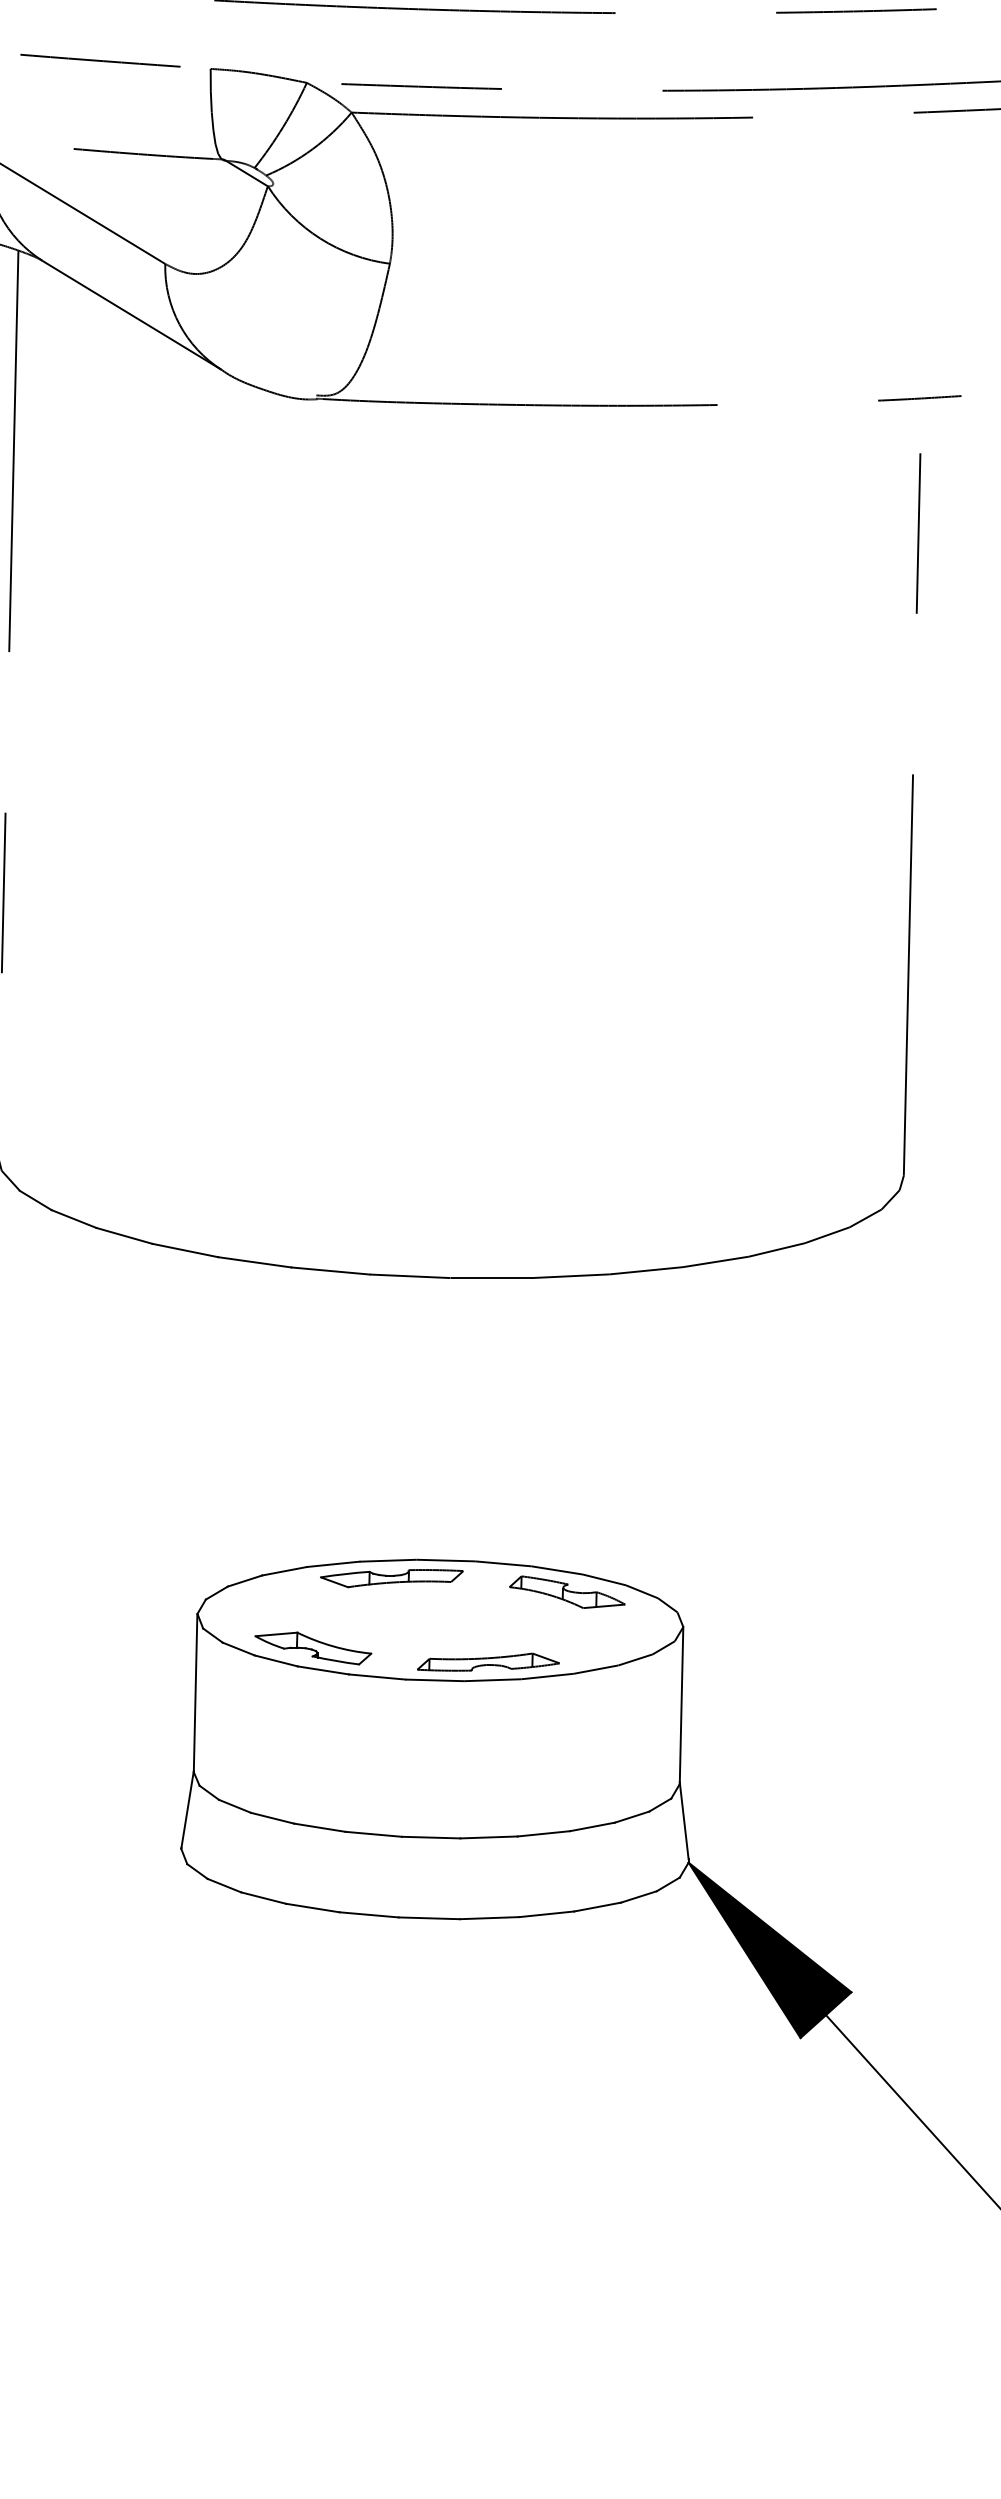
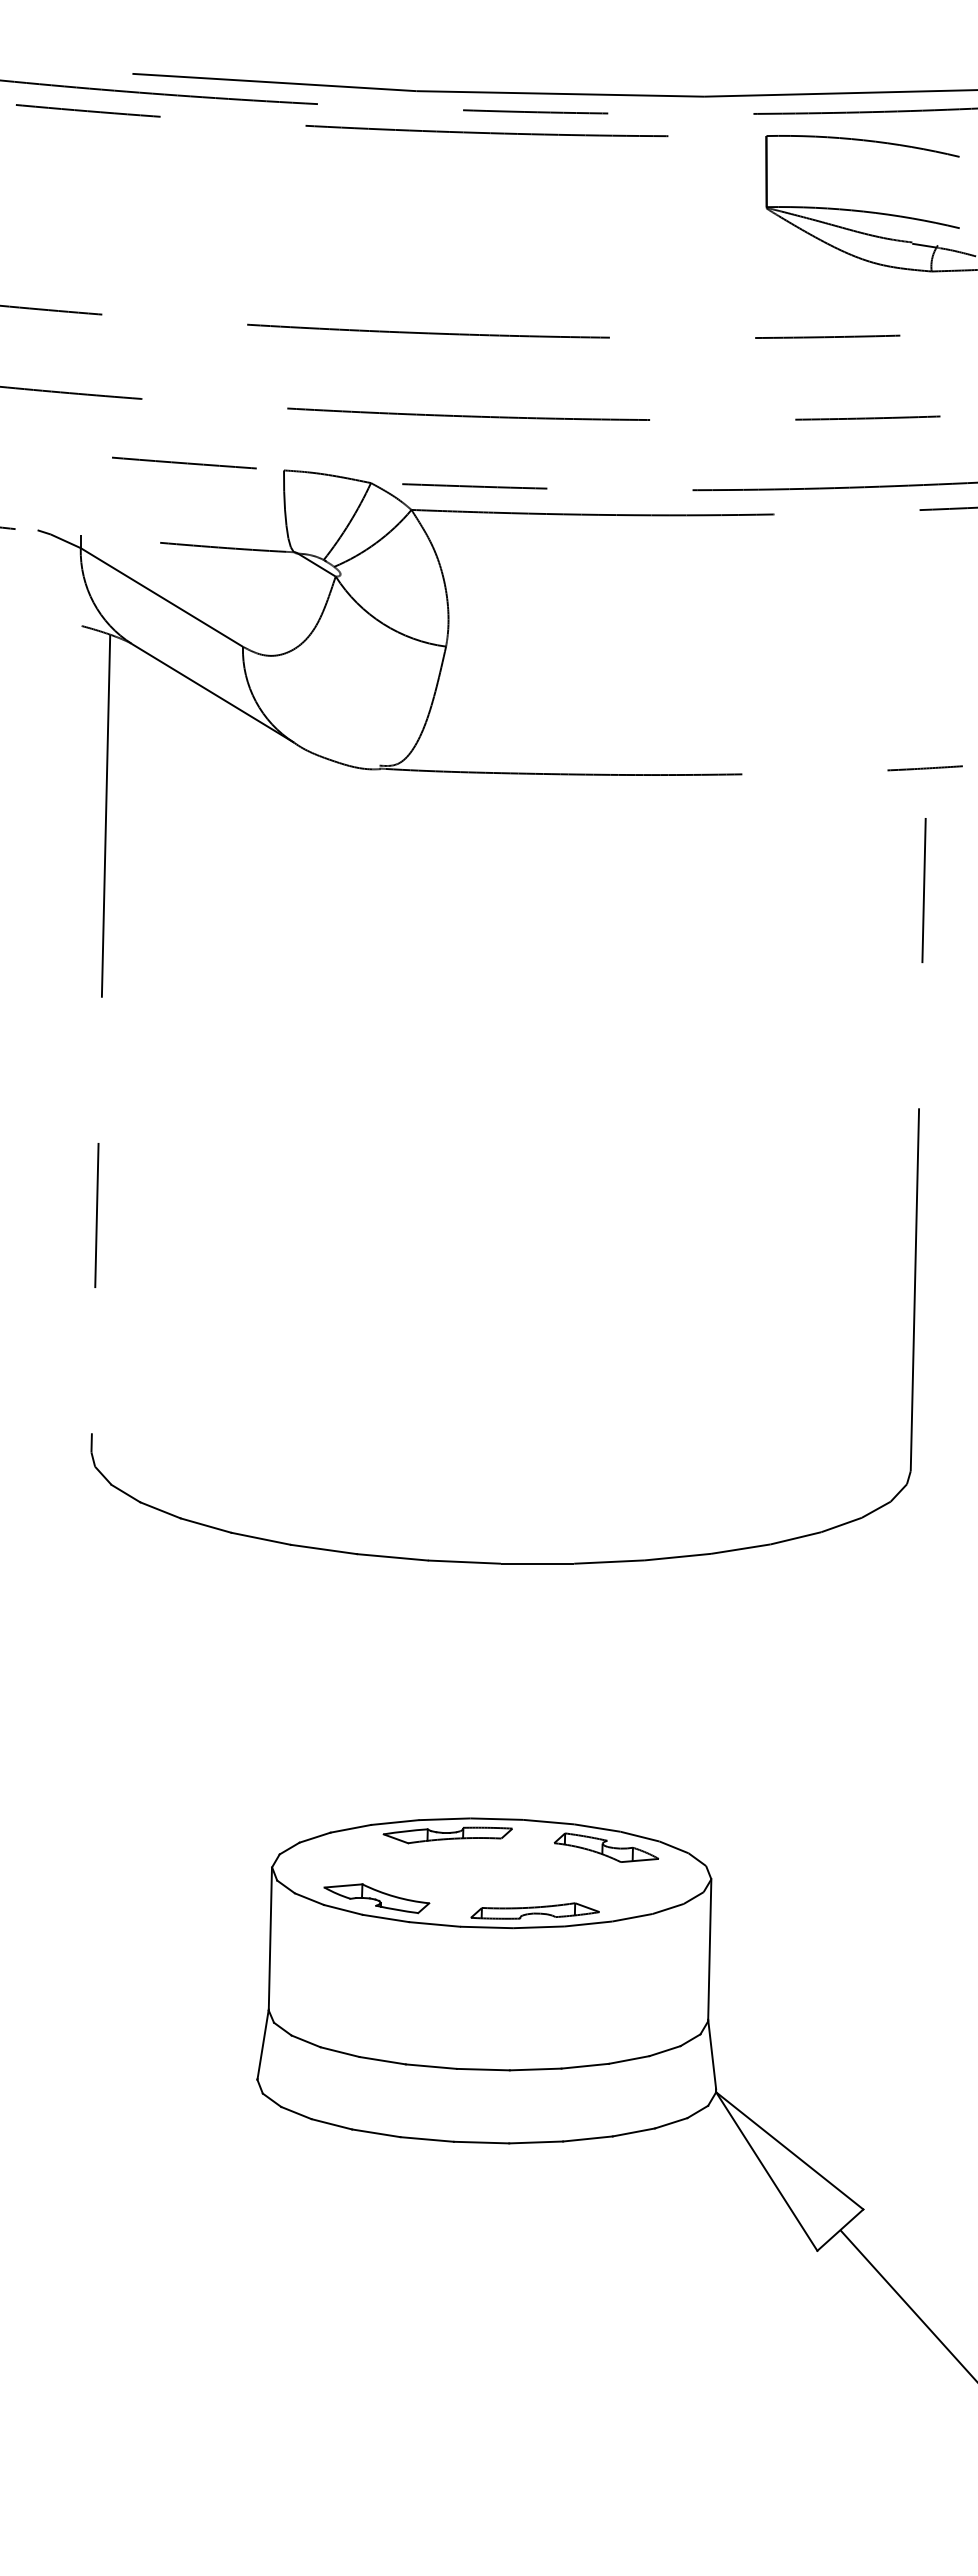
fill: (769, 1950) -> (789, 2171), removed

